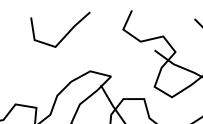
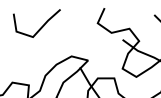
line: (64, 34) -> (40, 27), moved

